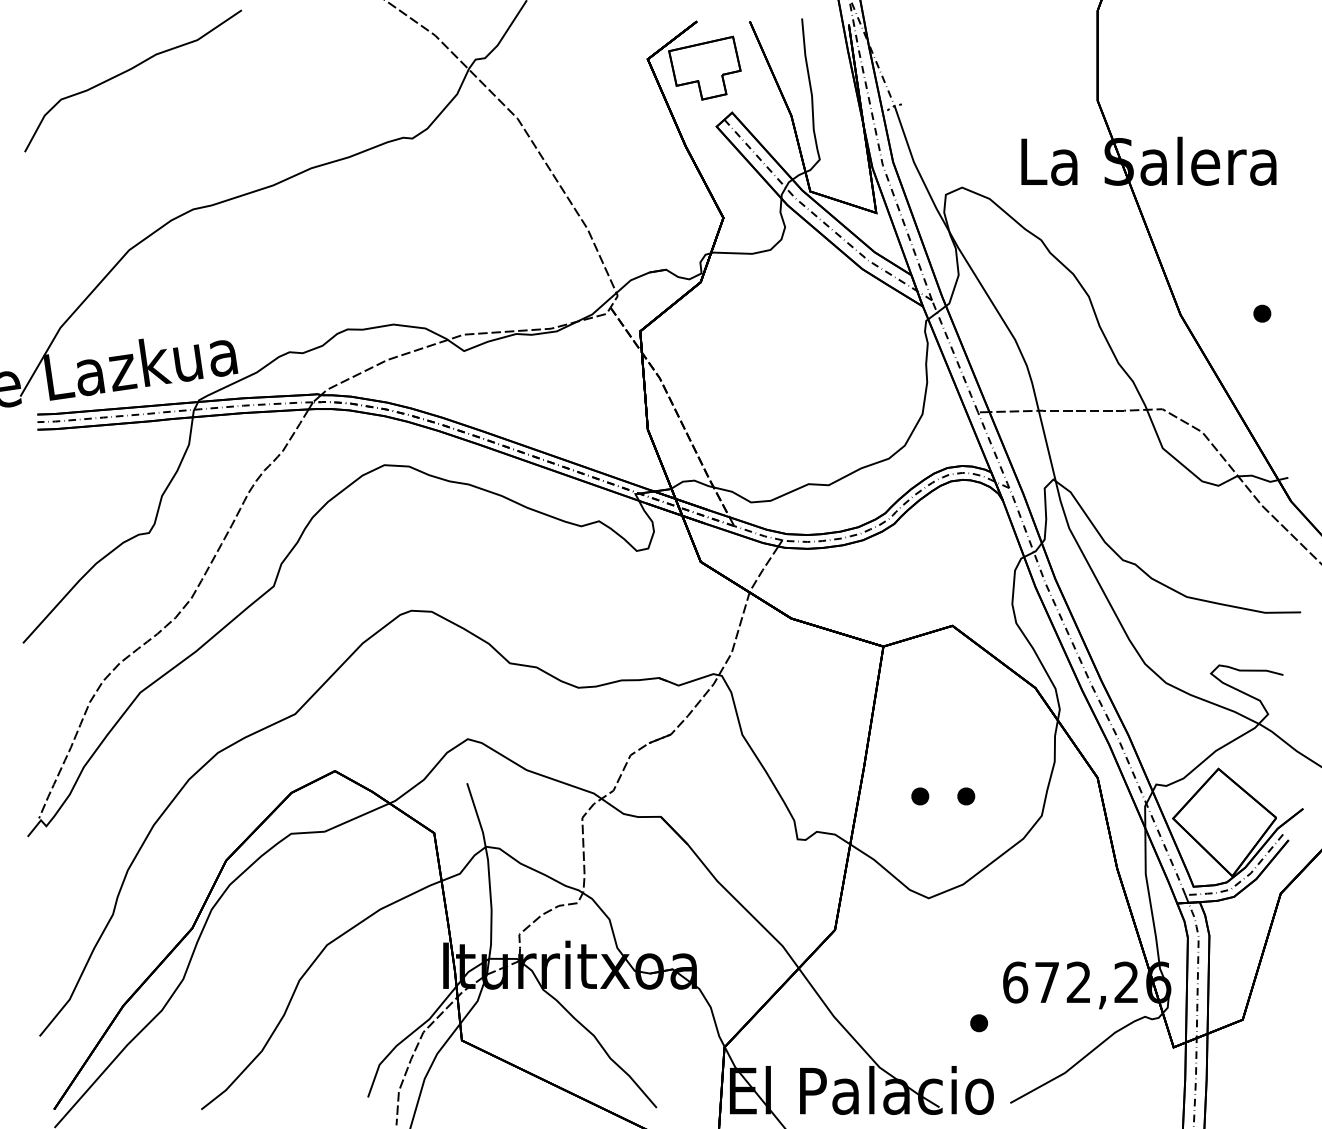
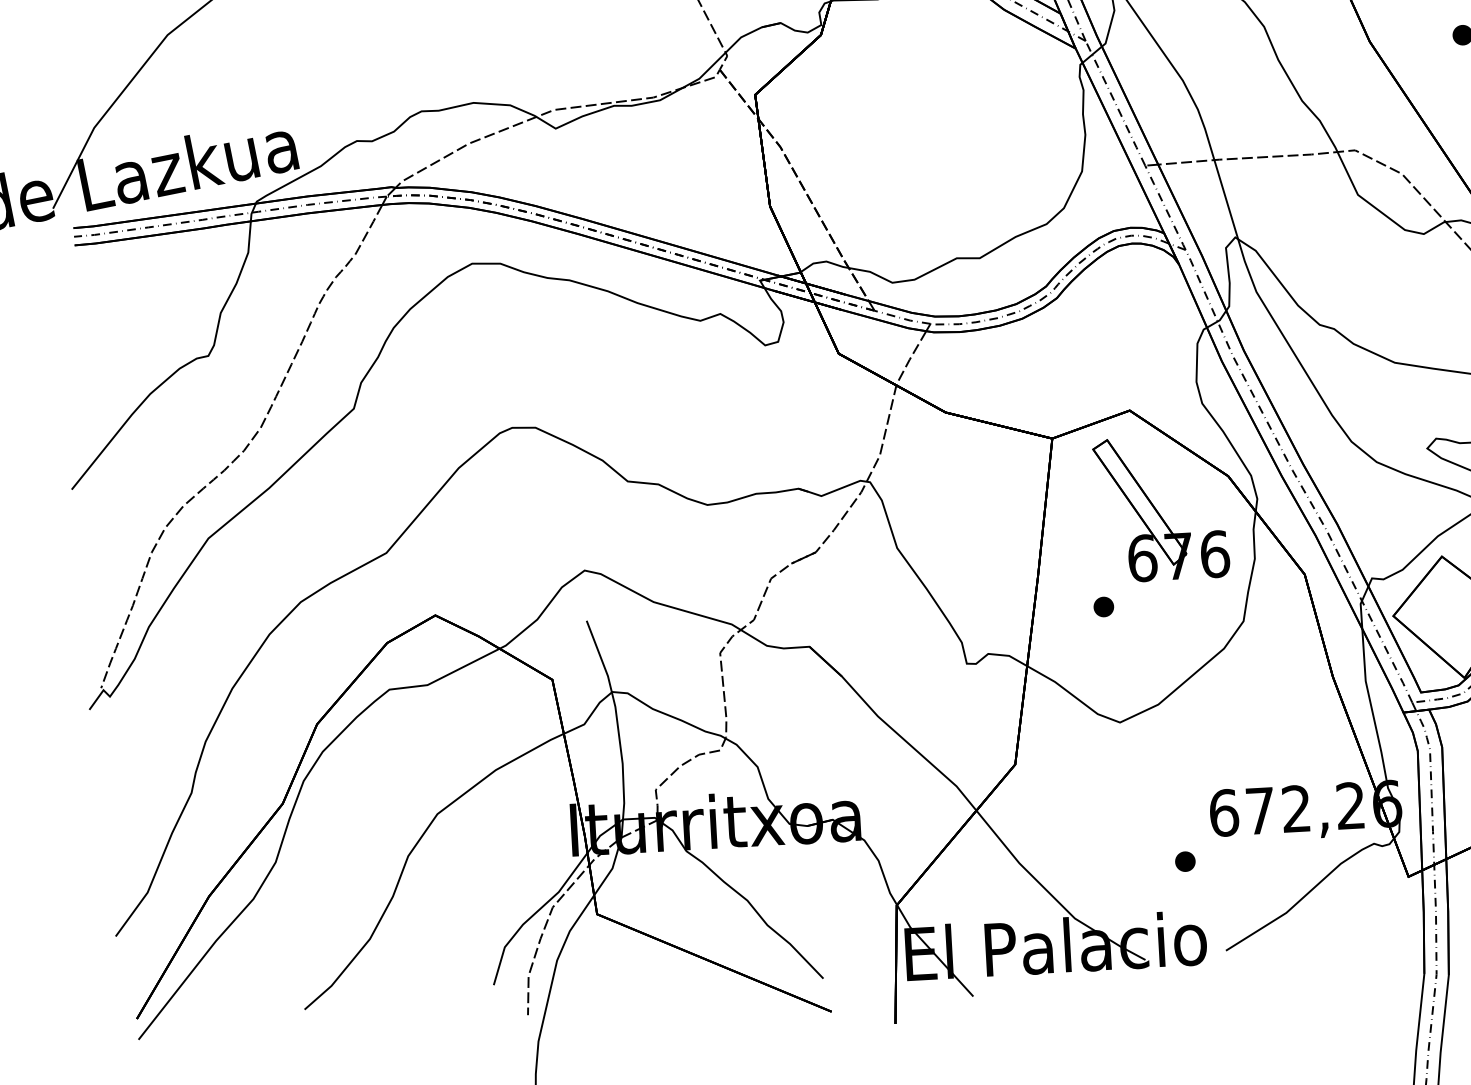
part: (974, 712) -> (1160, 507), added
part: (966, 796) -> (1156, 604), removed

